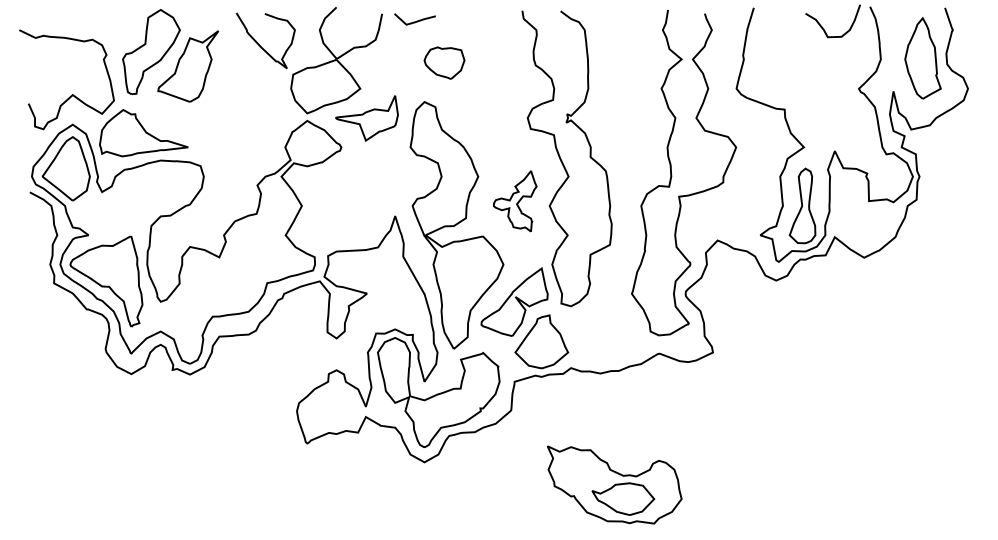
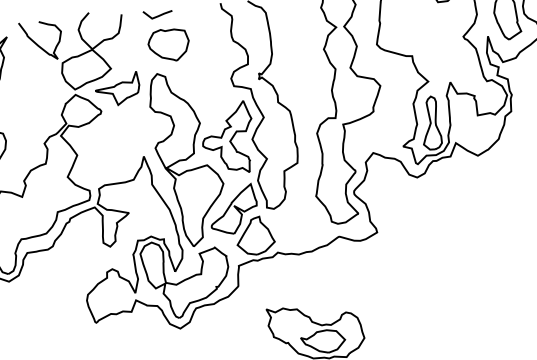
line: (414, 21) -> (157, 15), moved
part: (444, 62) -> (168, 44), size x1.43
part: (514, 201) -> (227, 138), size x1.67

